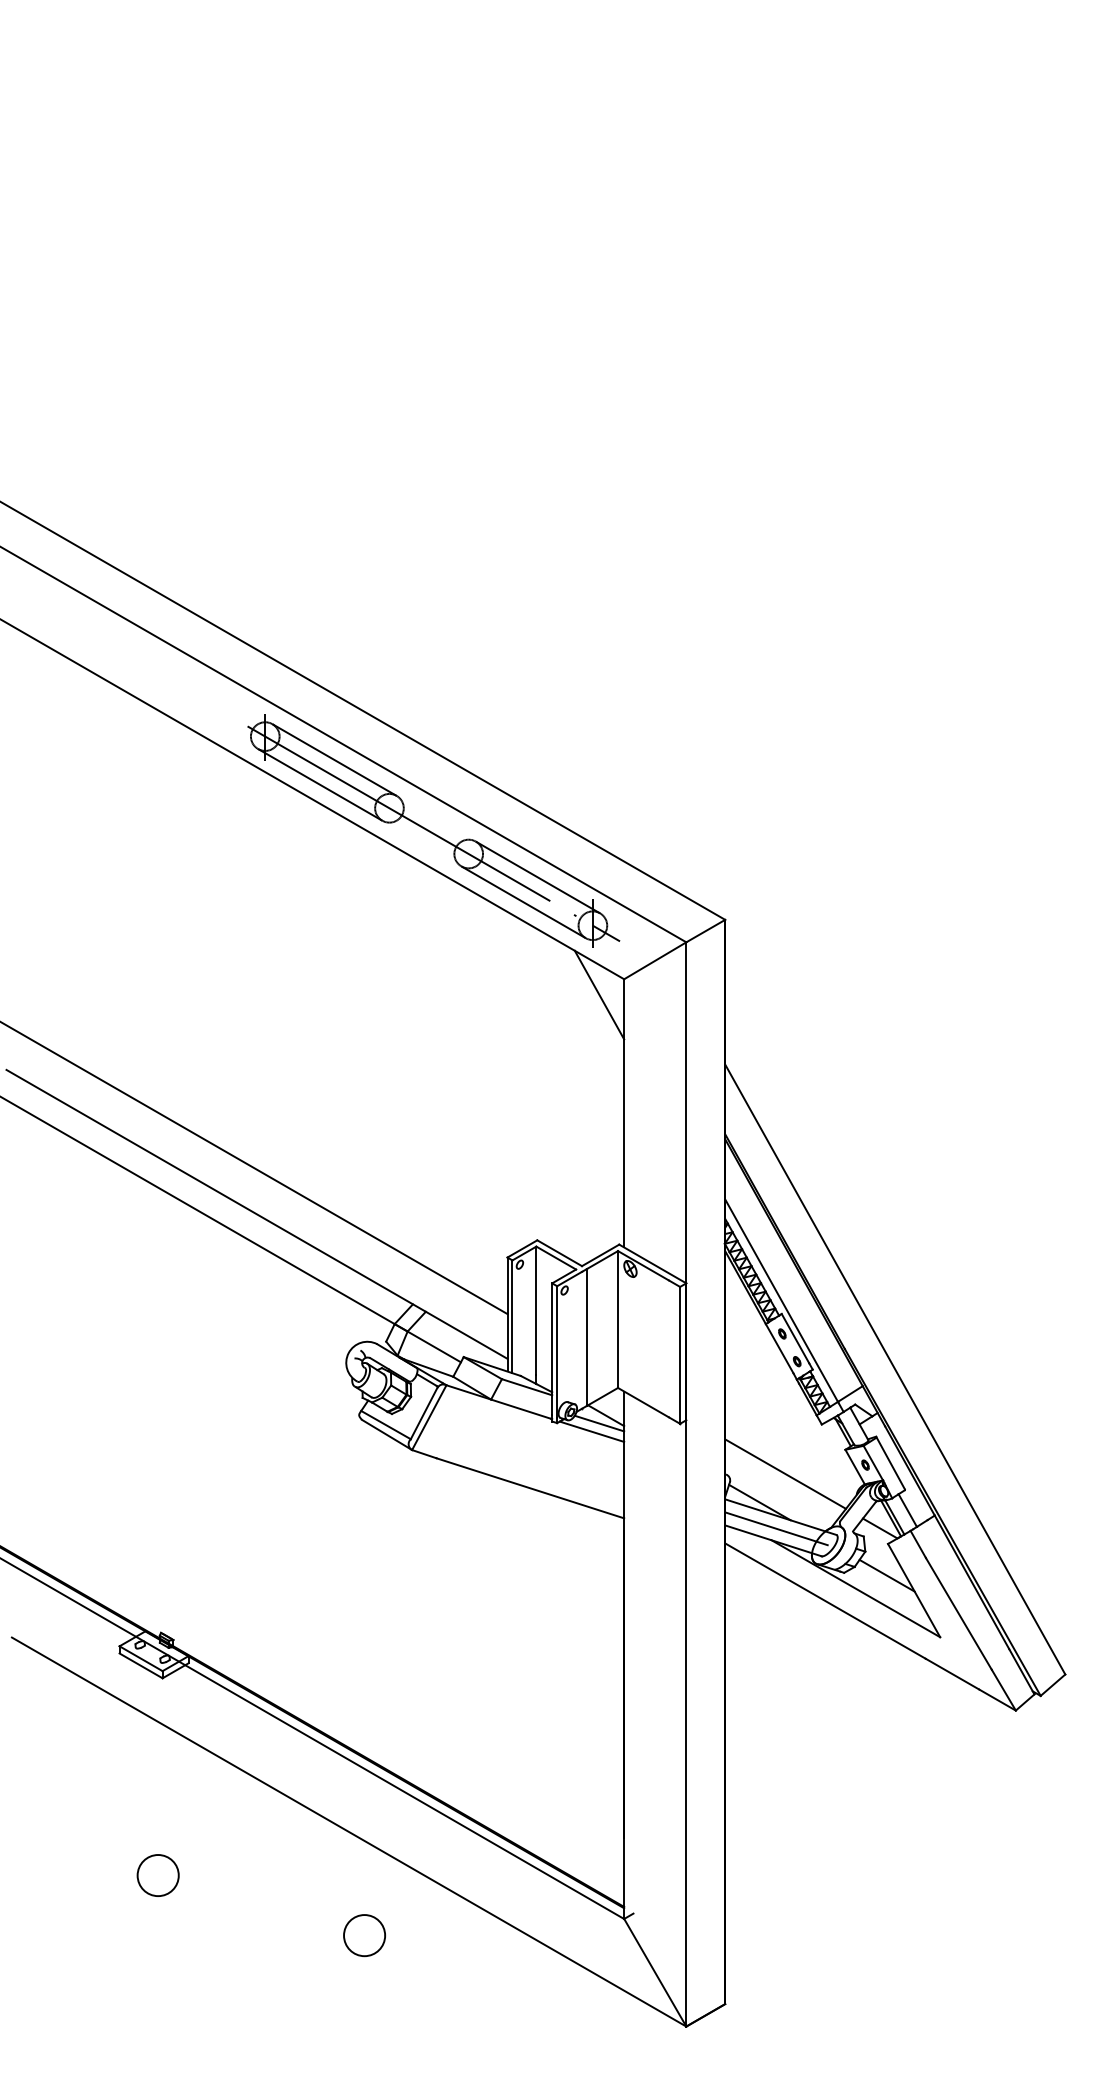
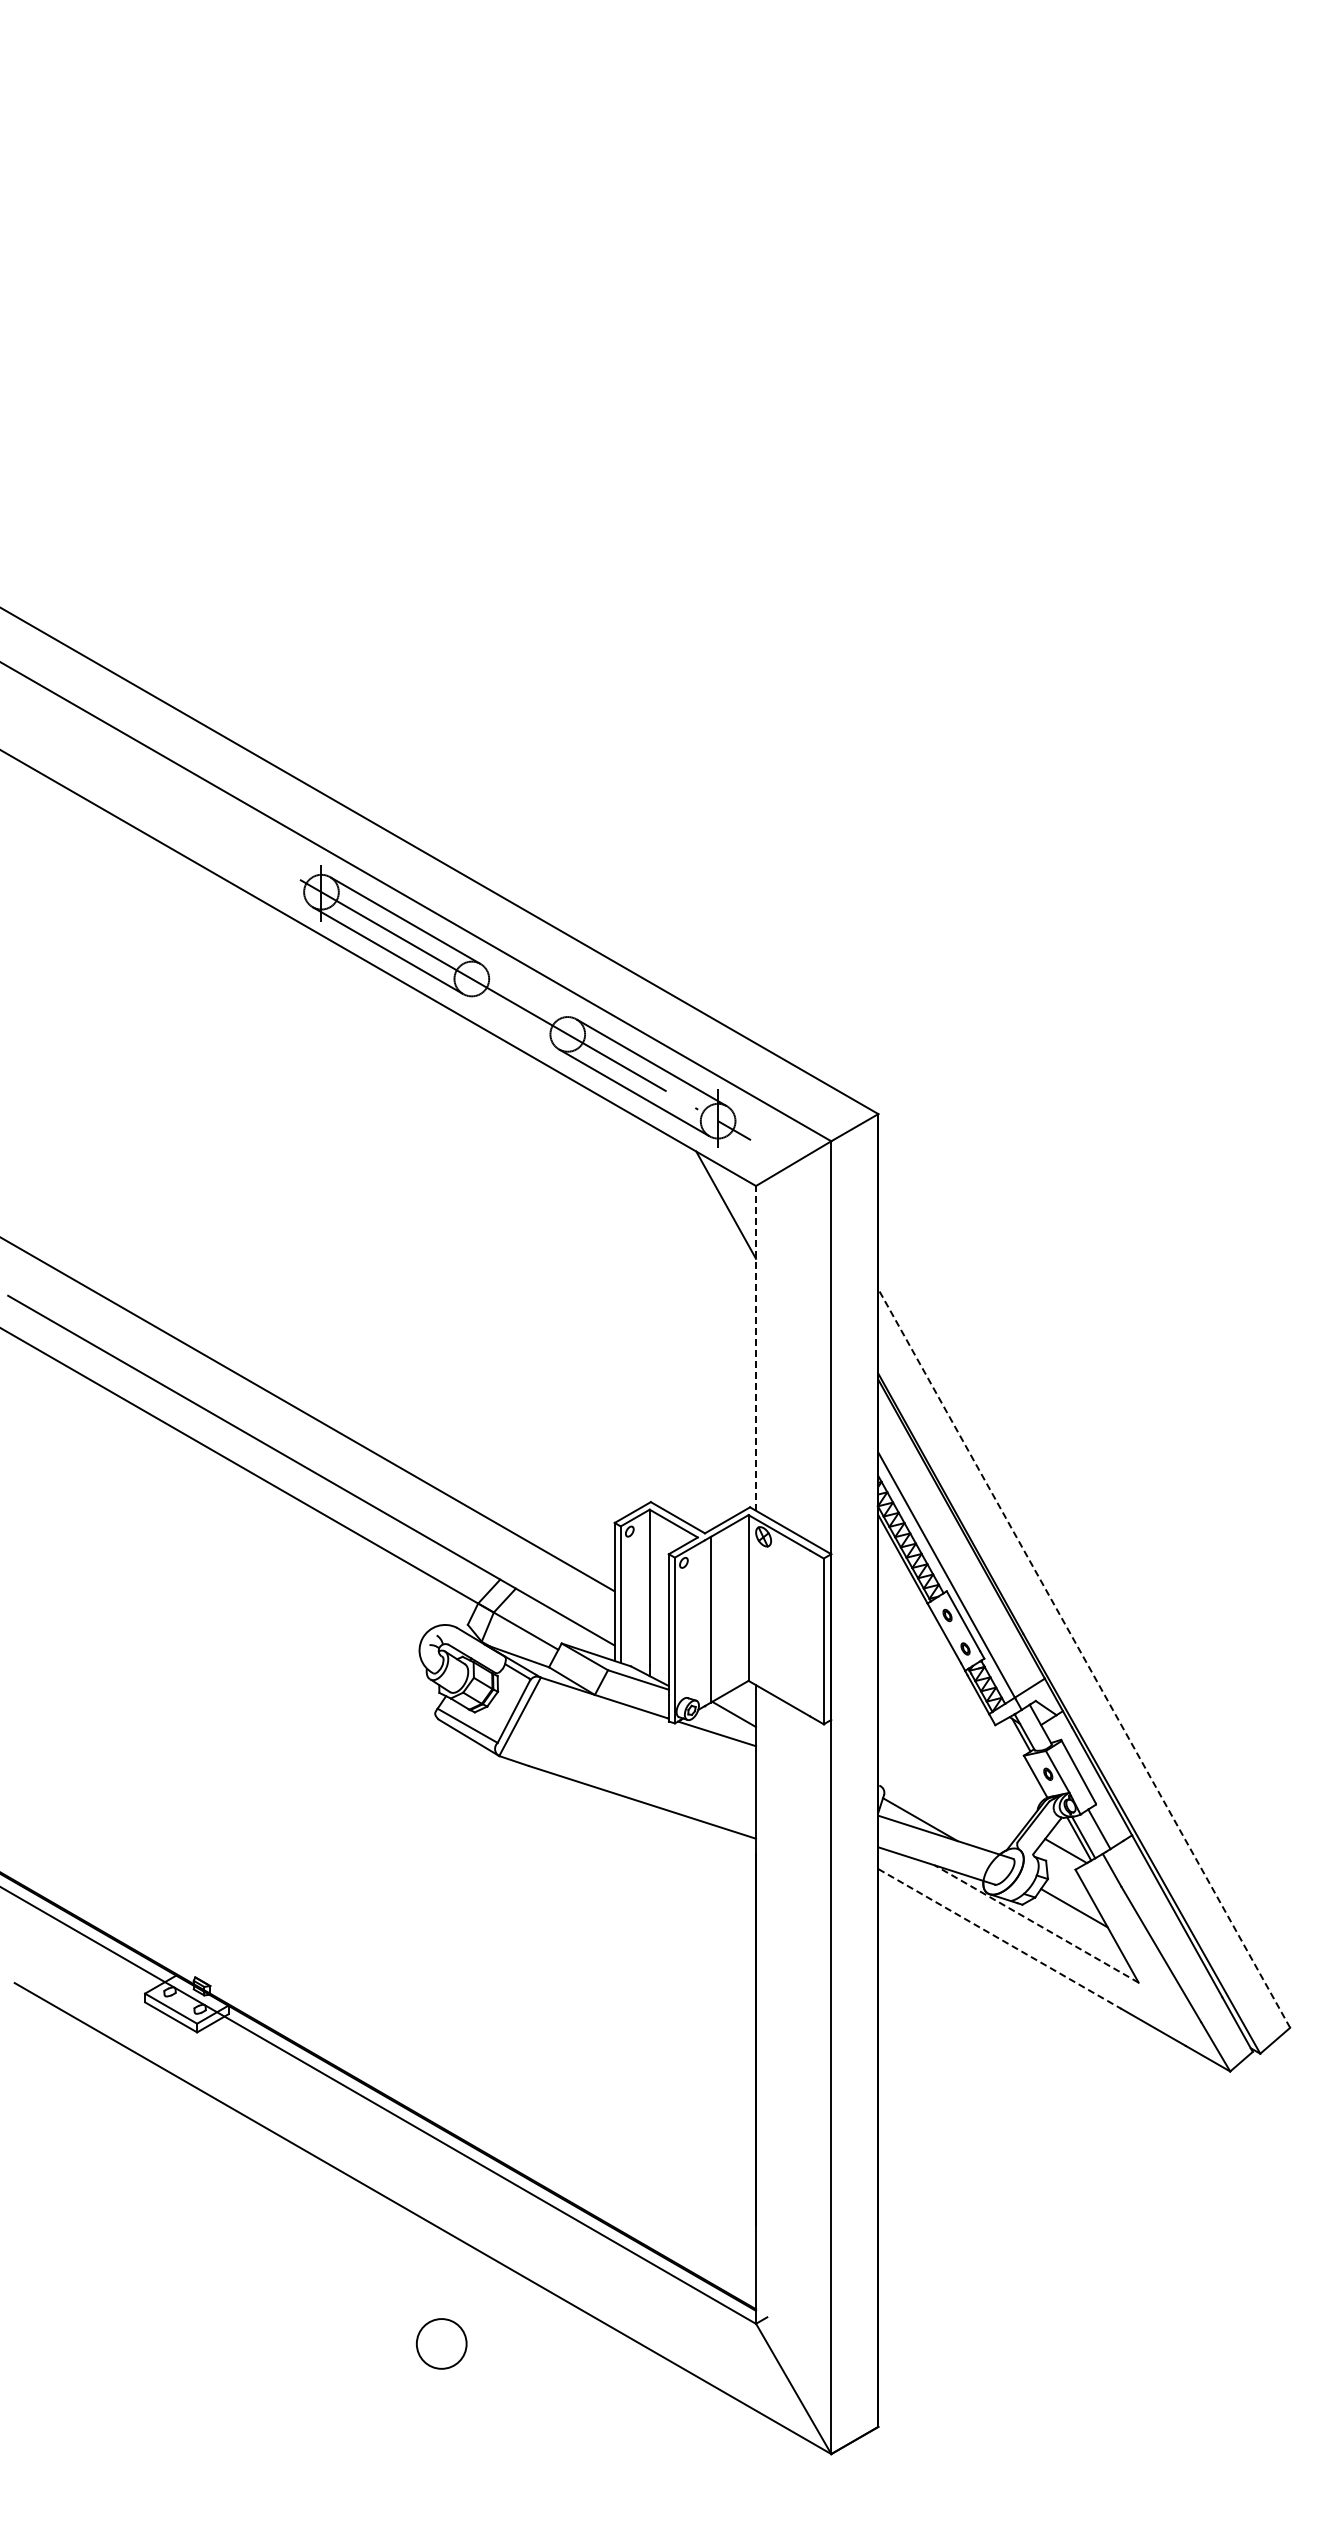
line: (624, 1112) -> (756, 1347), solid -> dashed
line: (895, 1369) -> (1084, 1658), solid -> dashed
line: (598, 1423) -> (725, 1723), removed
line: (785, 1474) -> (951, 1785), removed
line: (776, 1528) -> (940, 1851), removed
line: (855, 1589) -> (1036, 1924), solid -> dashed
line: (826, 1601) -> (1000, 1939), solid -> dashed
circle: (157, 1875) -> (191, 2271), removed

